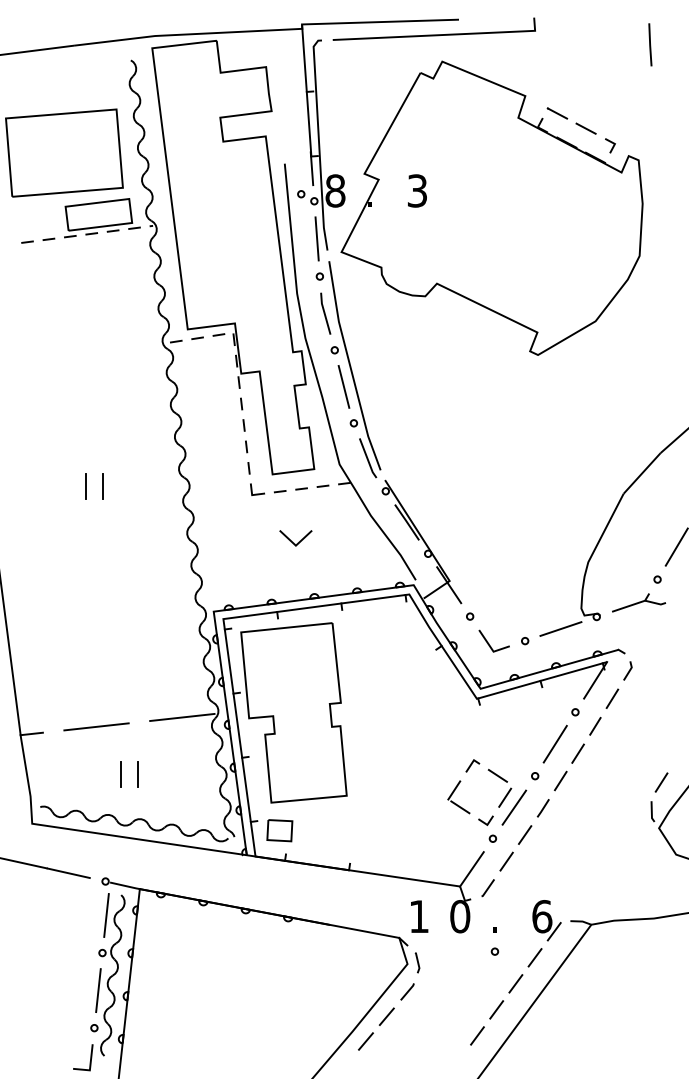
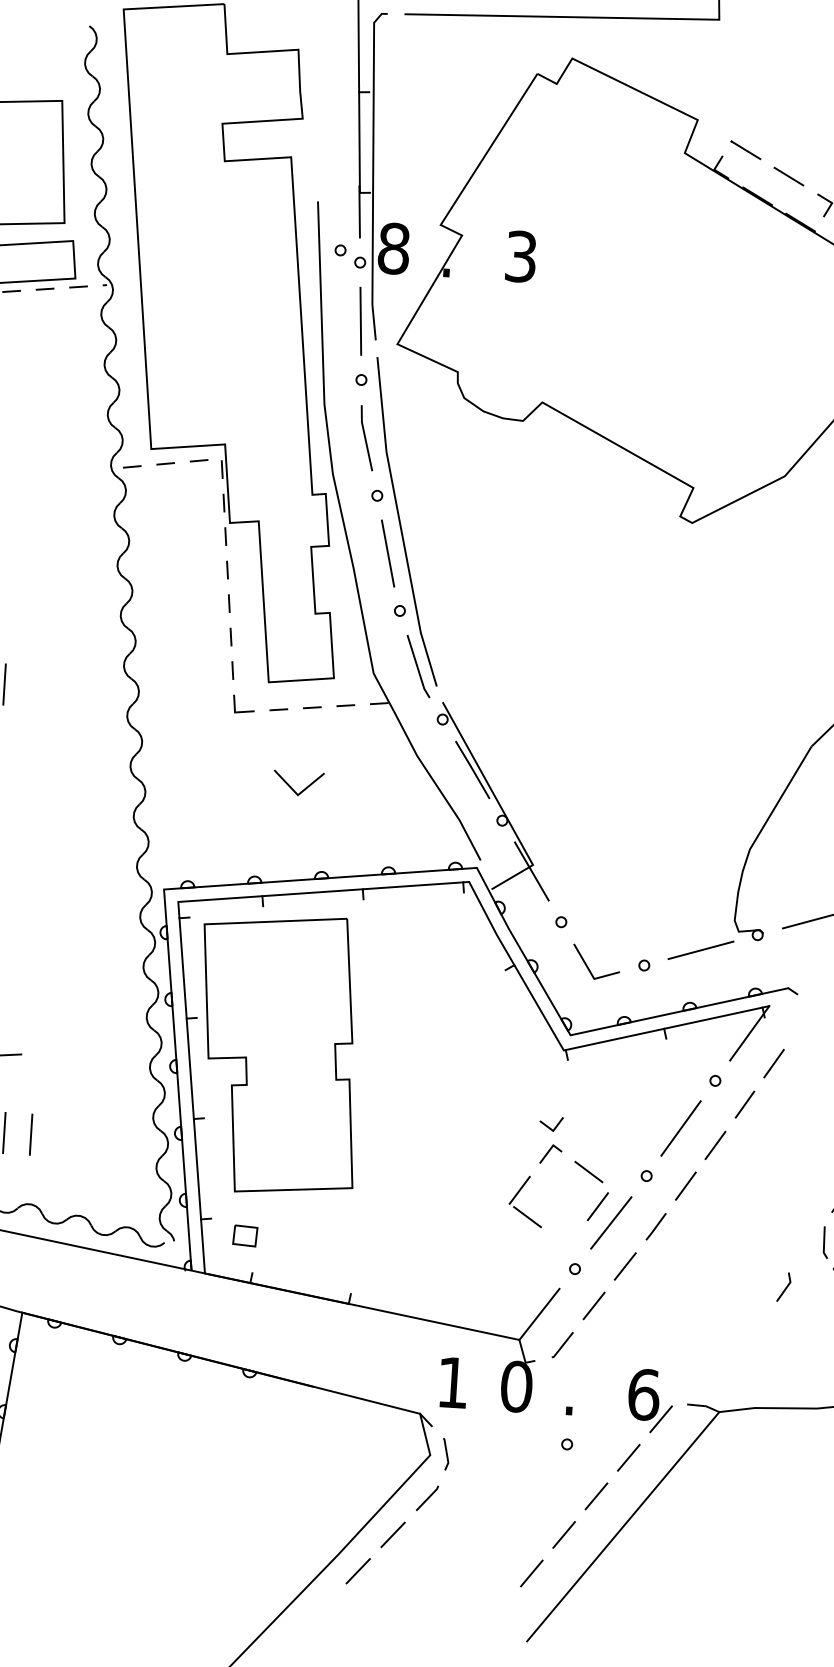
line: (628, 670) -> (785, 1286), moved
line: (182, 717) -> (105, 1050), removed
line: (484, 821) -> (549, 1125), moved
part: (279, 830) -> (244, 1235), size x0.6

